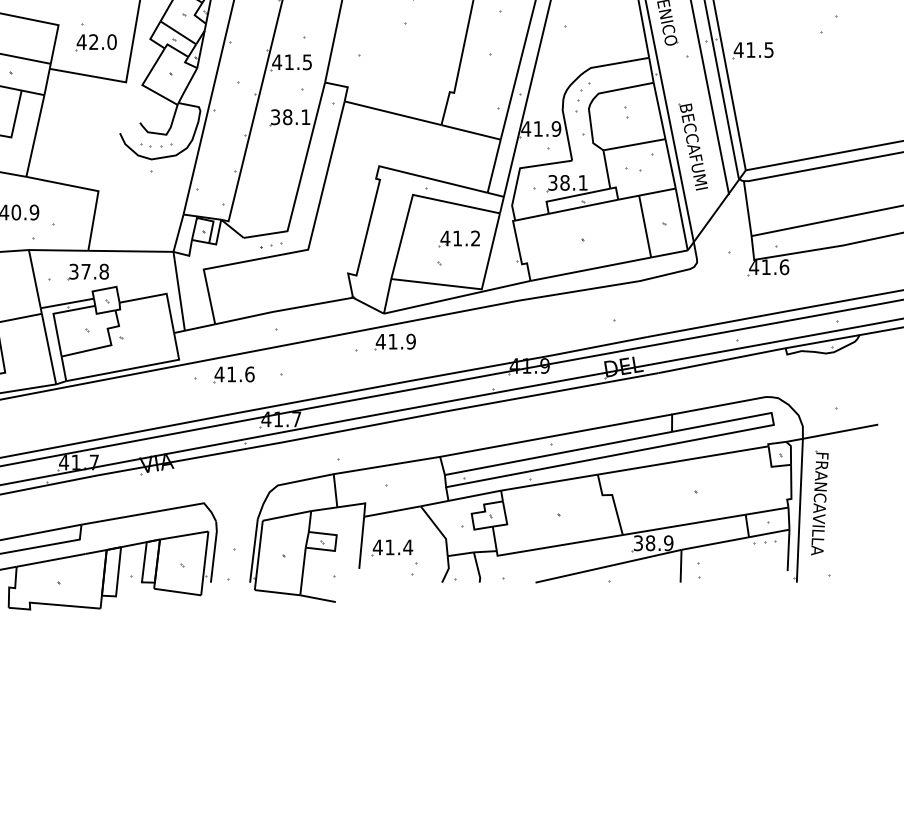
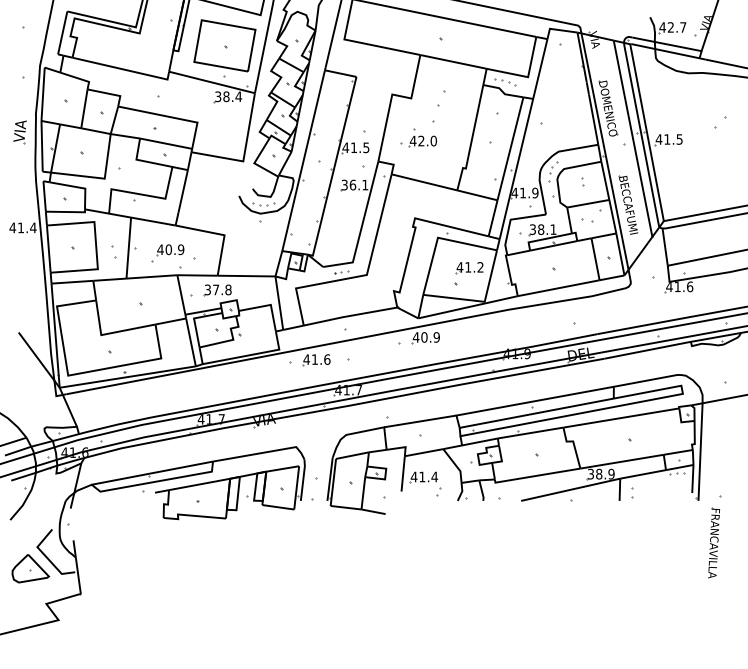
part: (95, 36) -> (422, 137), moved
text: (287, 116) -> (352, 184), 38.1 -> 36.1
text: (393, 341) -> (424, 337), 41.9 -> 40.9
part: (818, 502) -> (713, 542), moved

